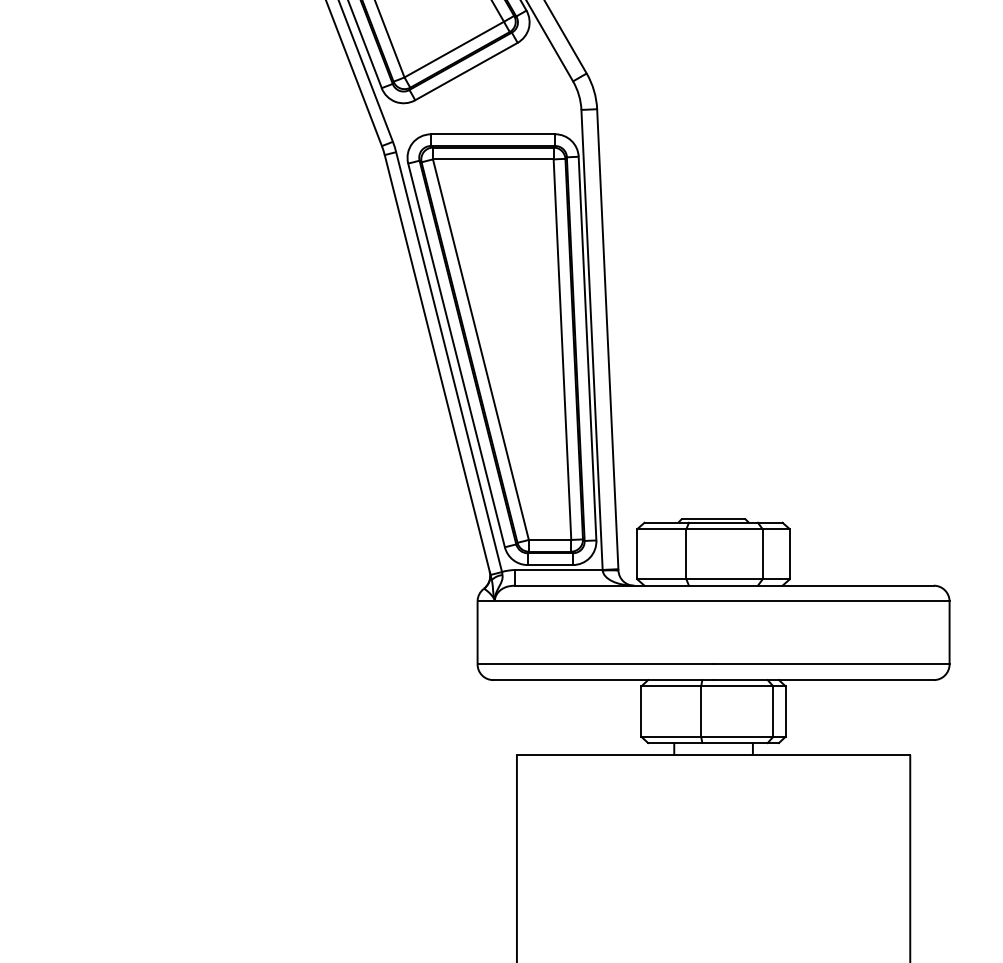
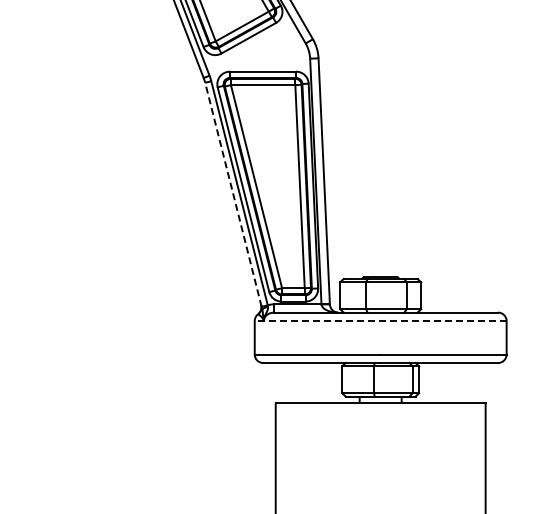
line: (437, 364) -> (233, 194), solid -> dashed
line: (713, 602) -> (380, 321), solid -> dashed

